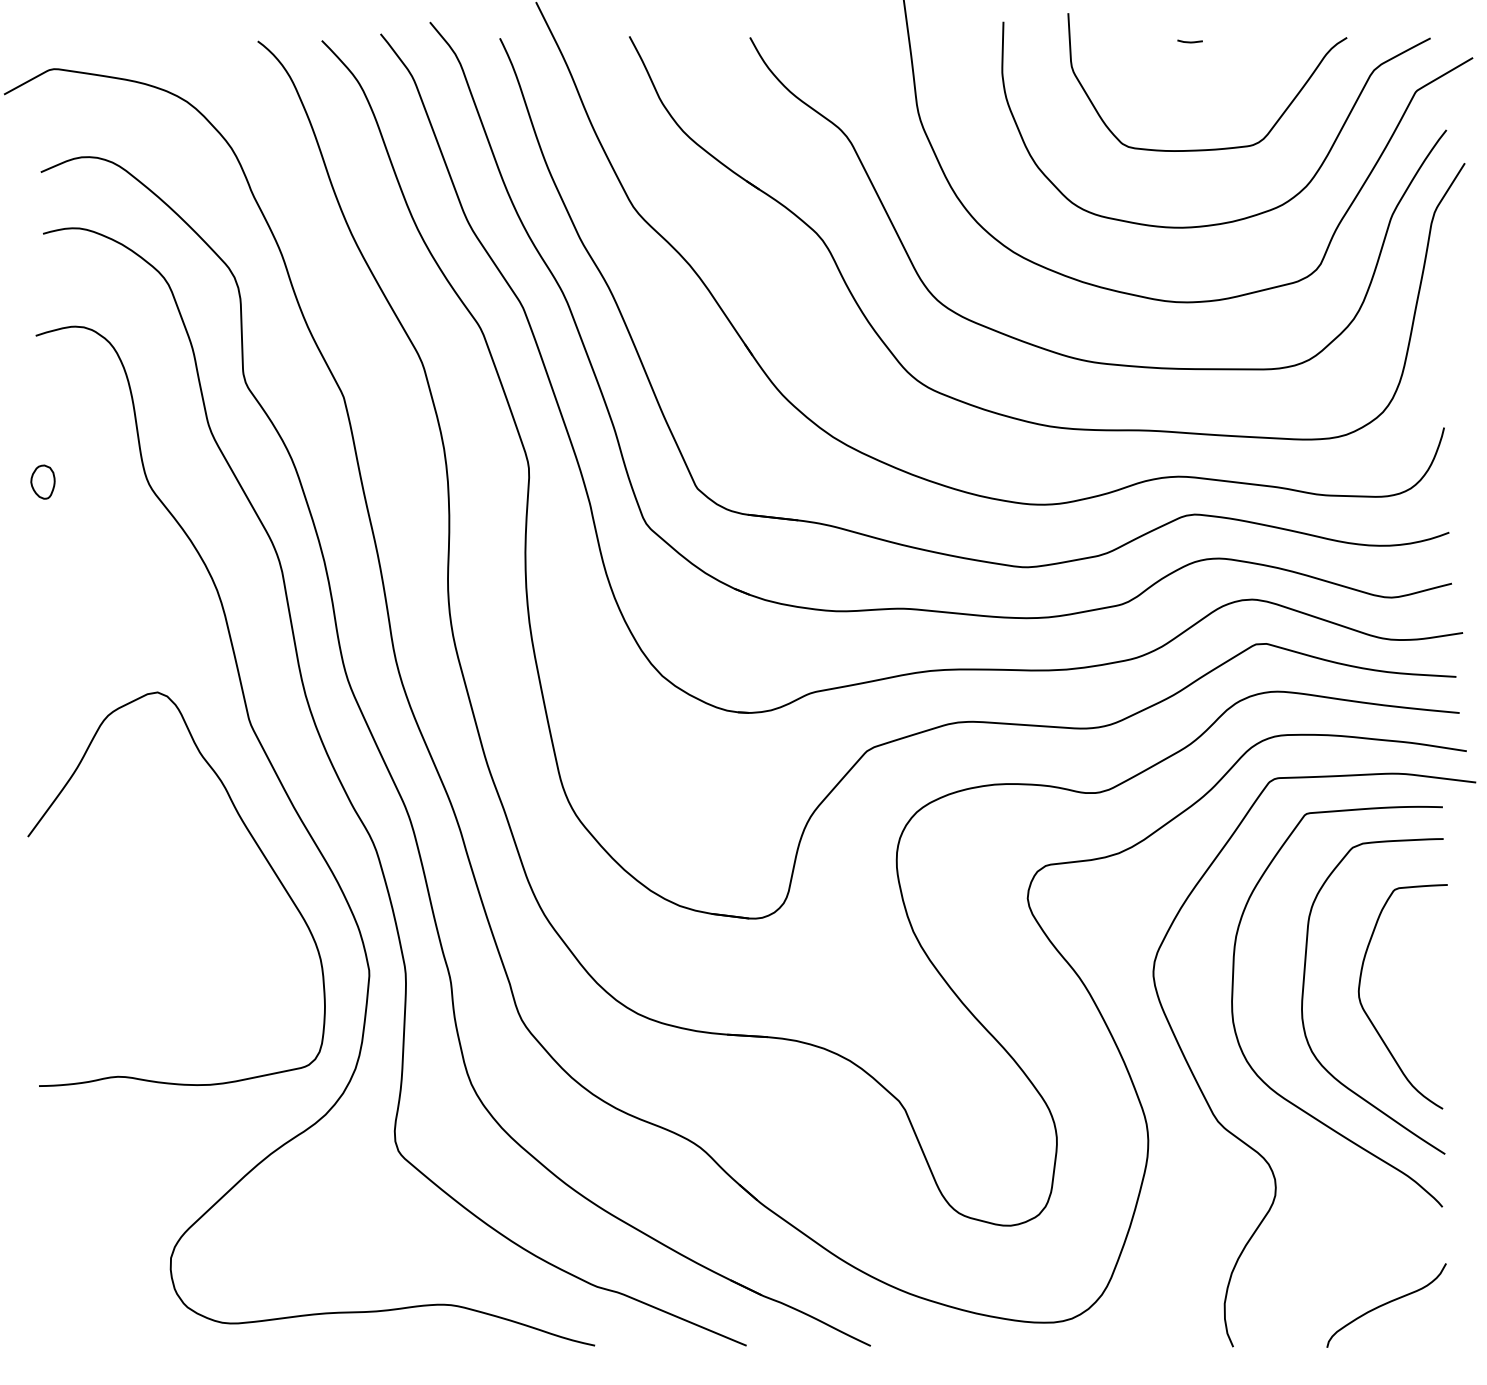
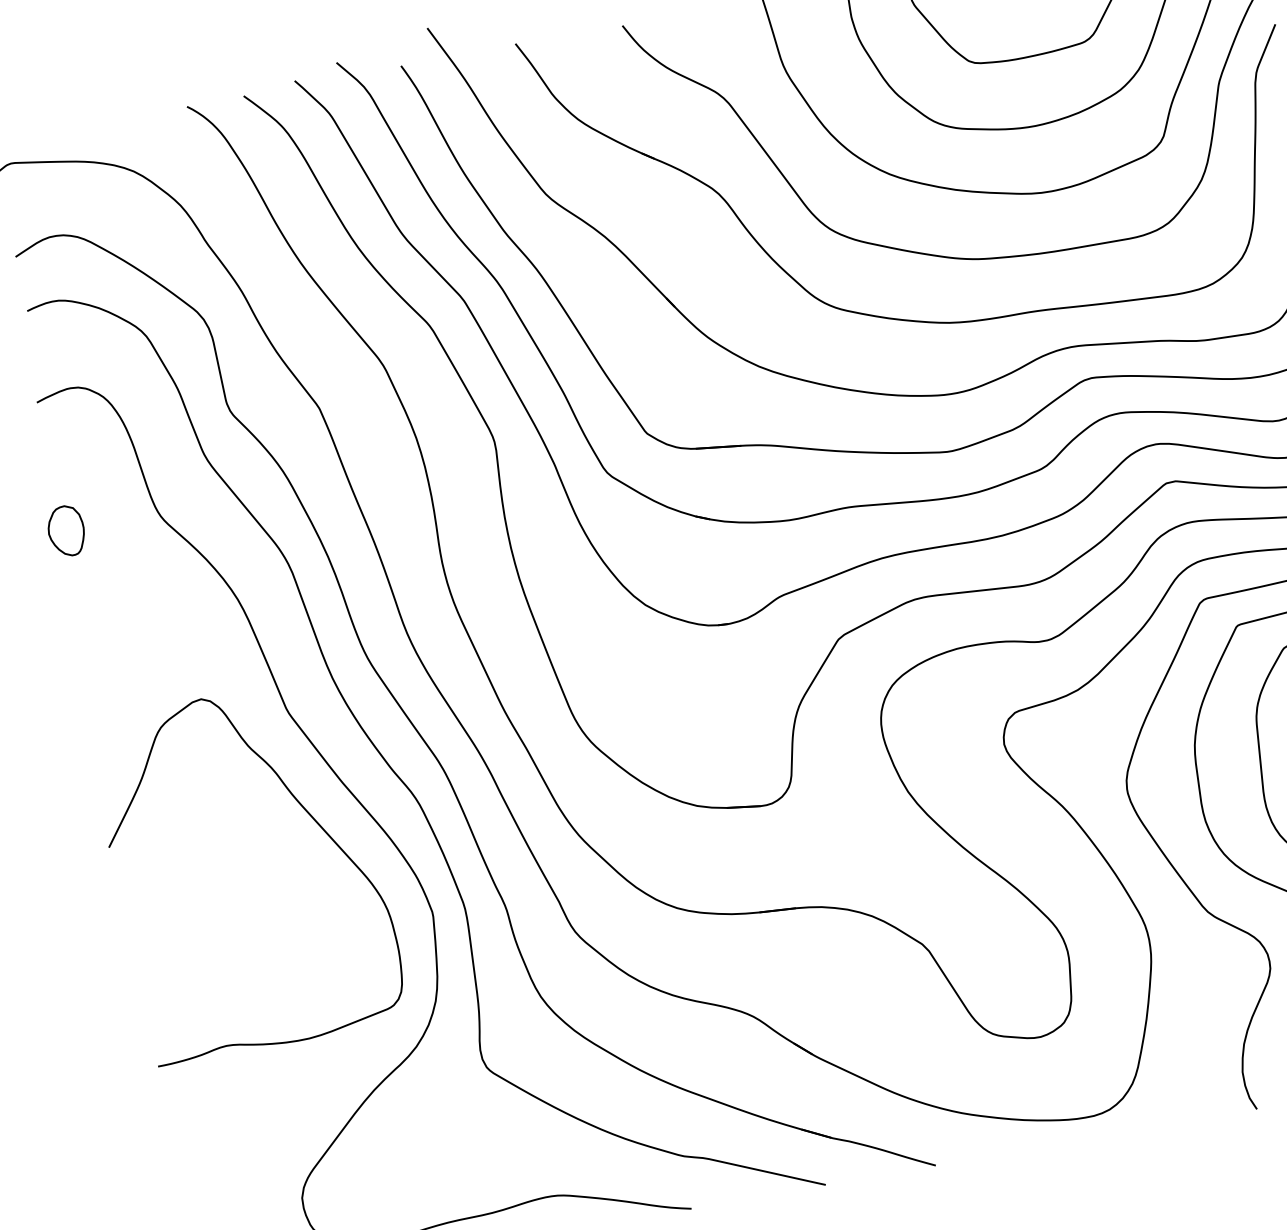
part: (42, 481) -> (65, 530), size x1.67

